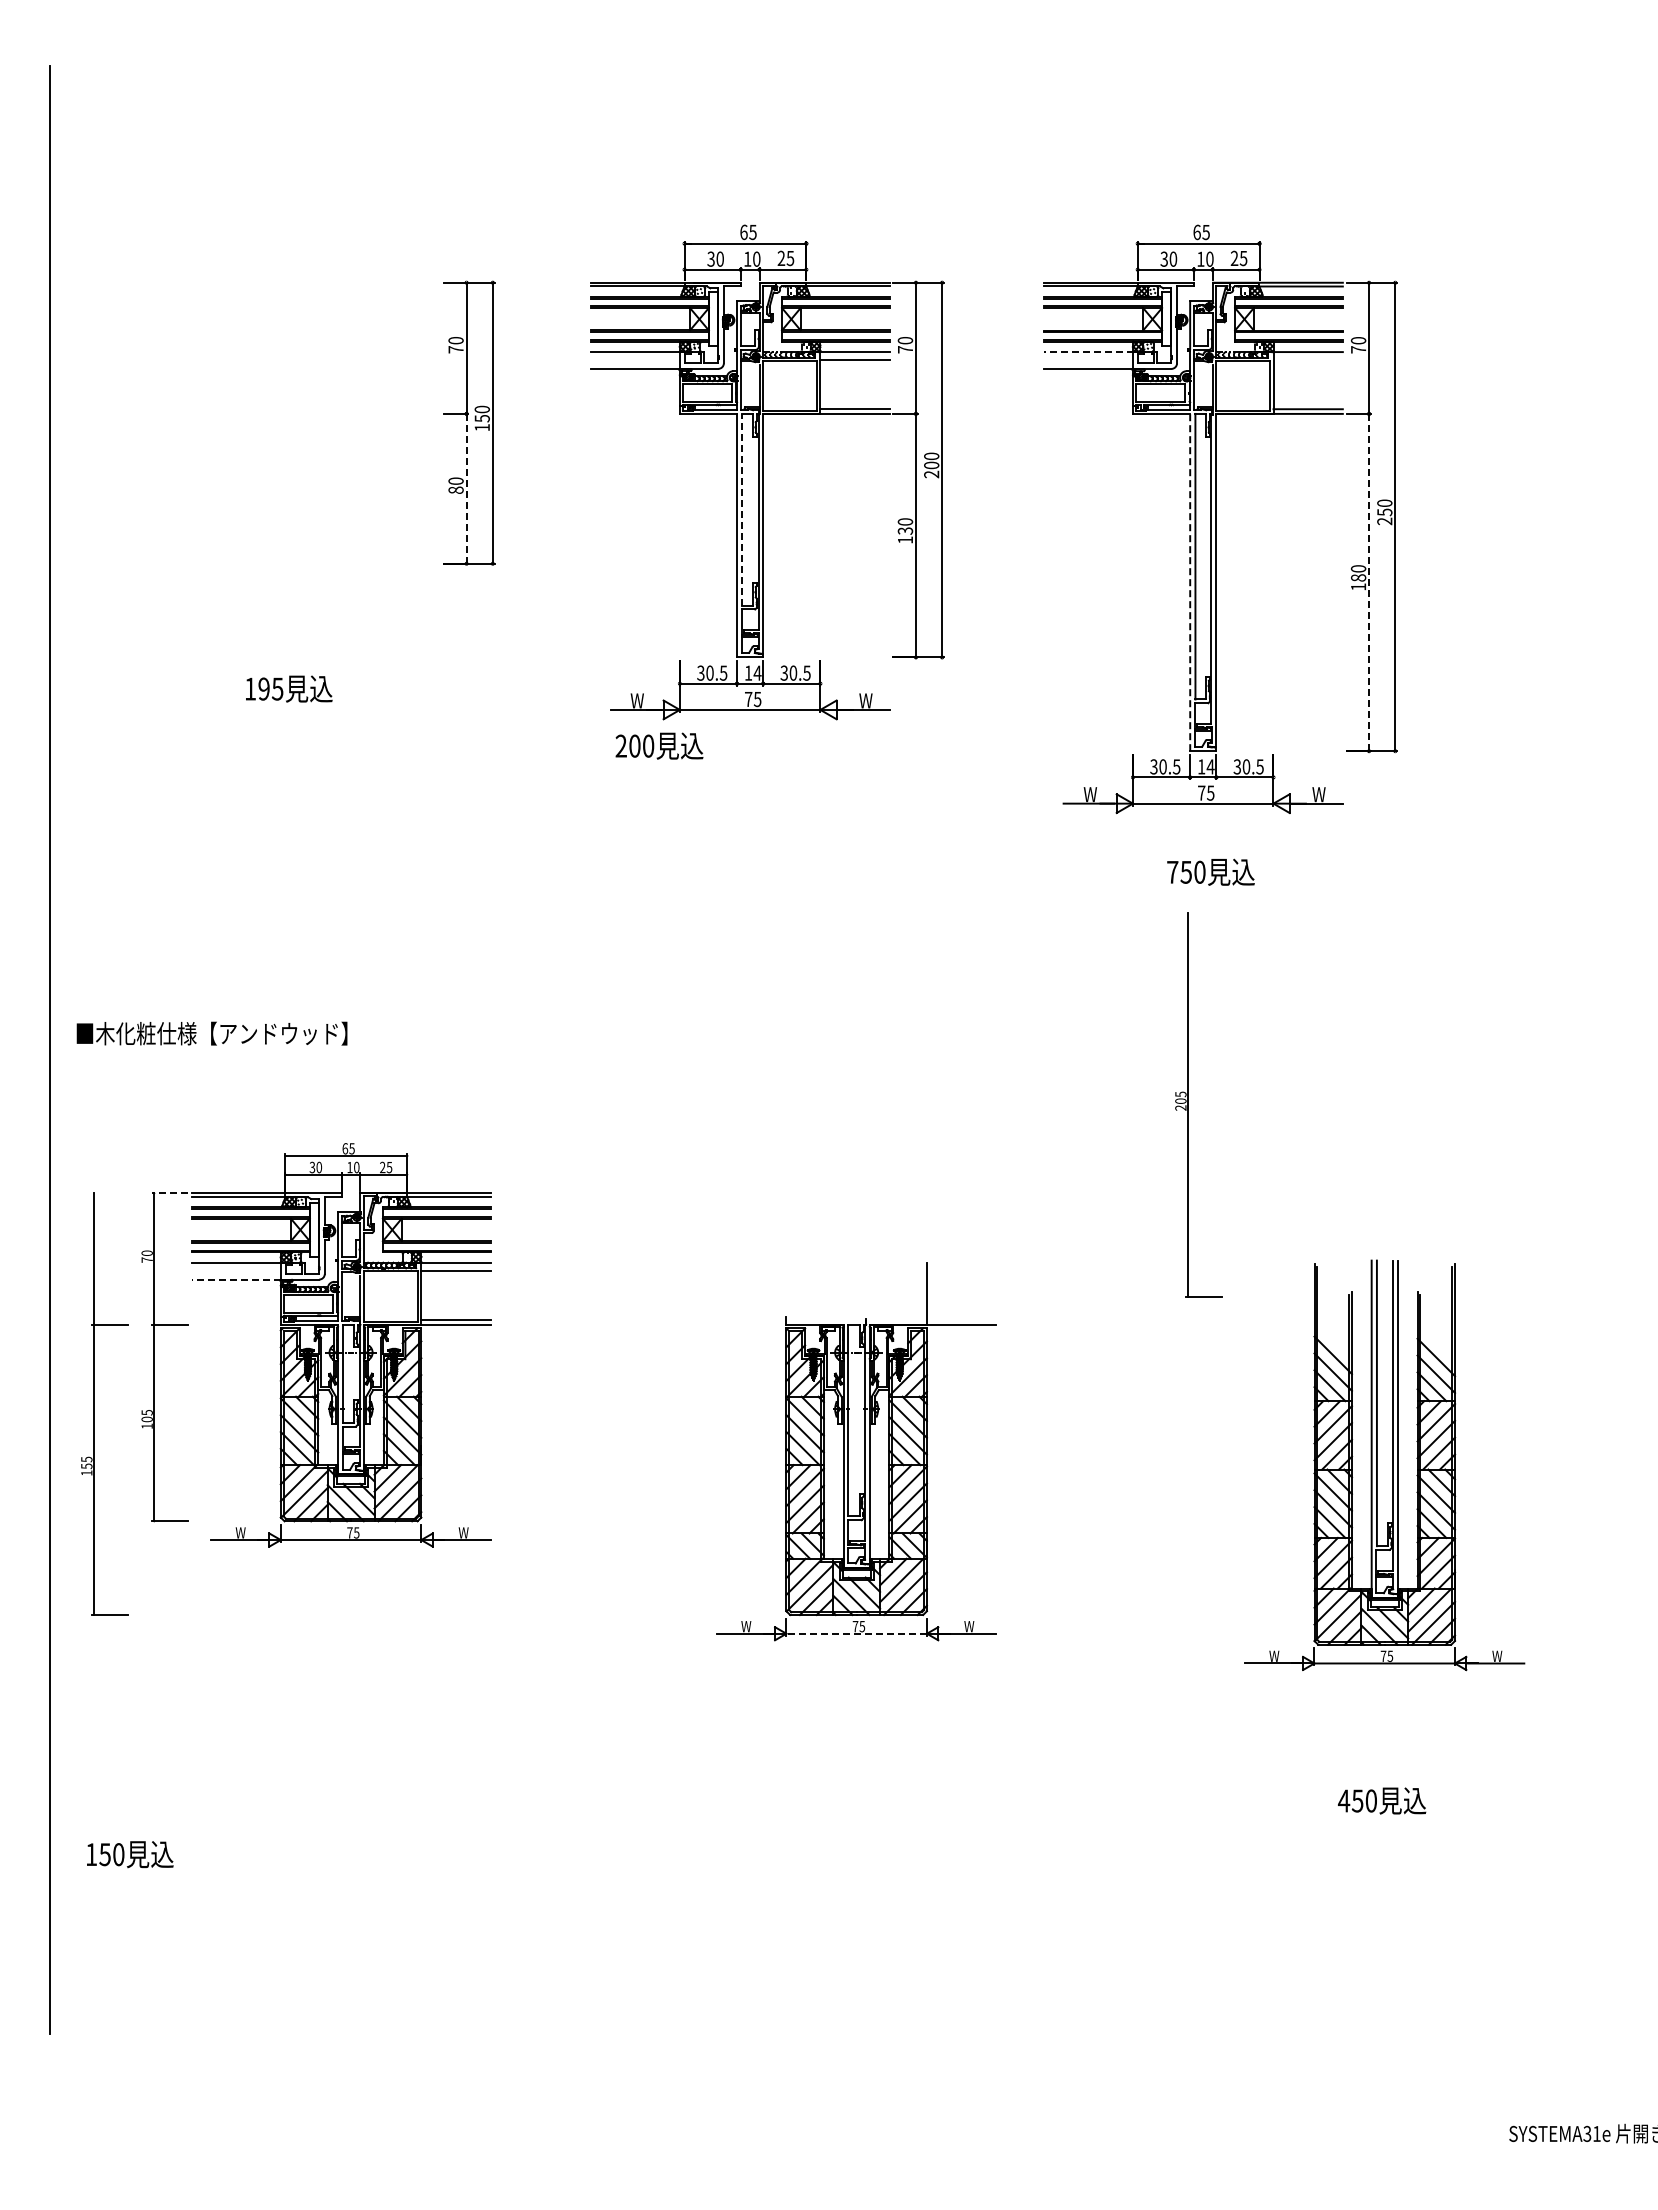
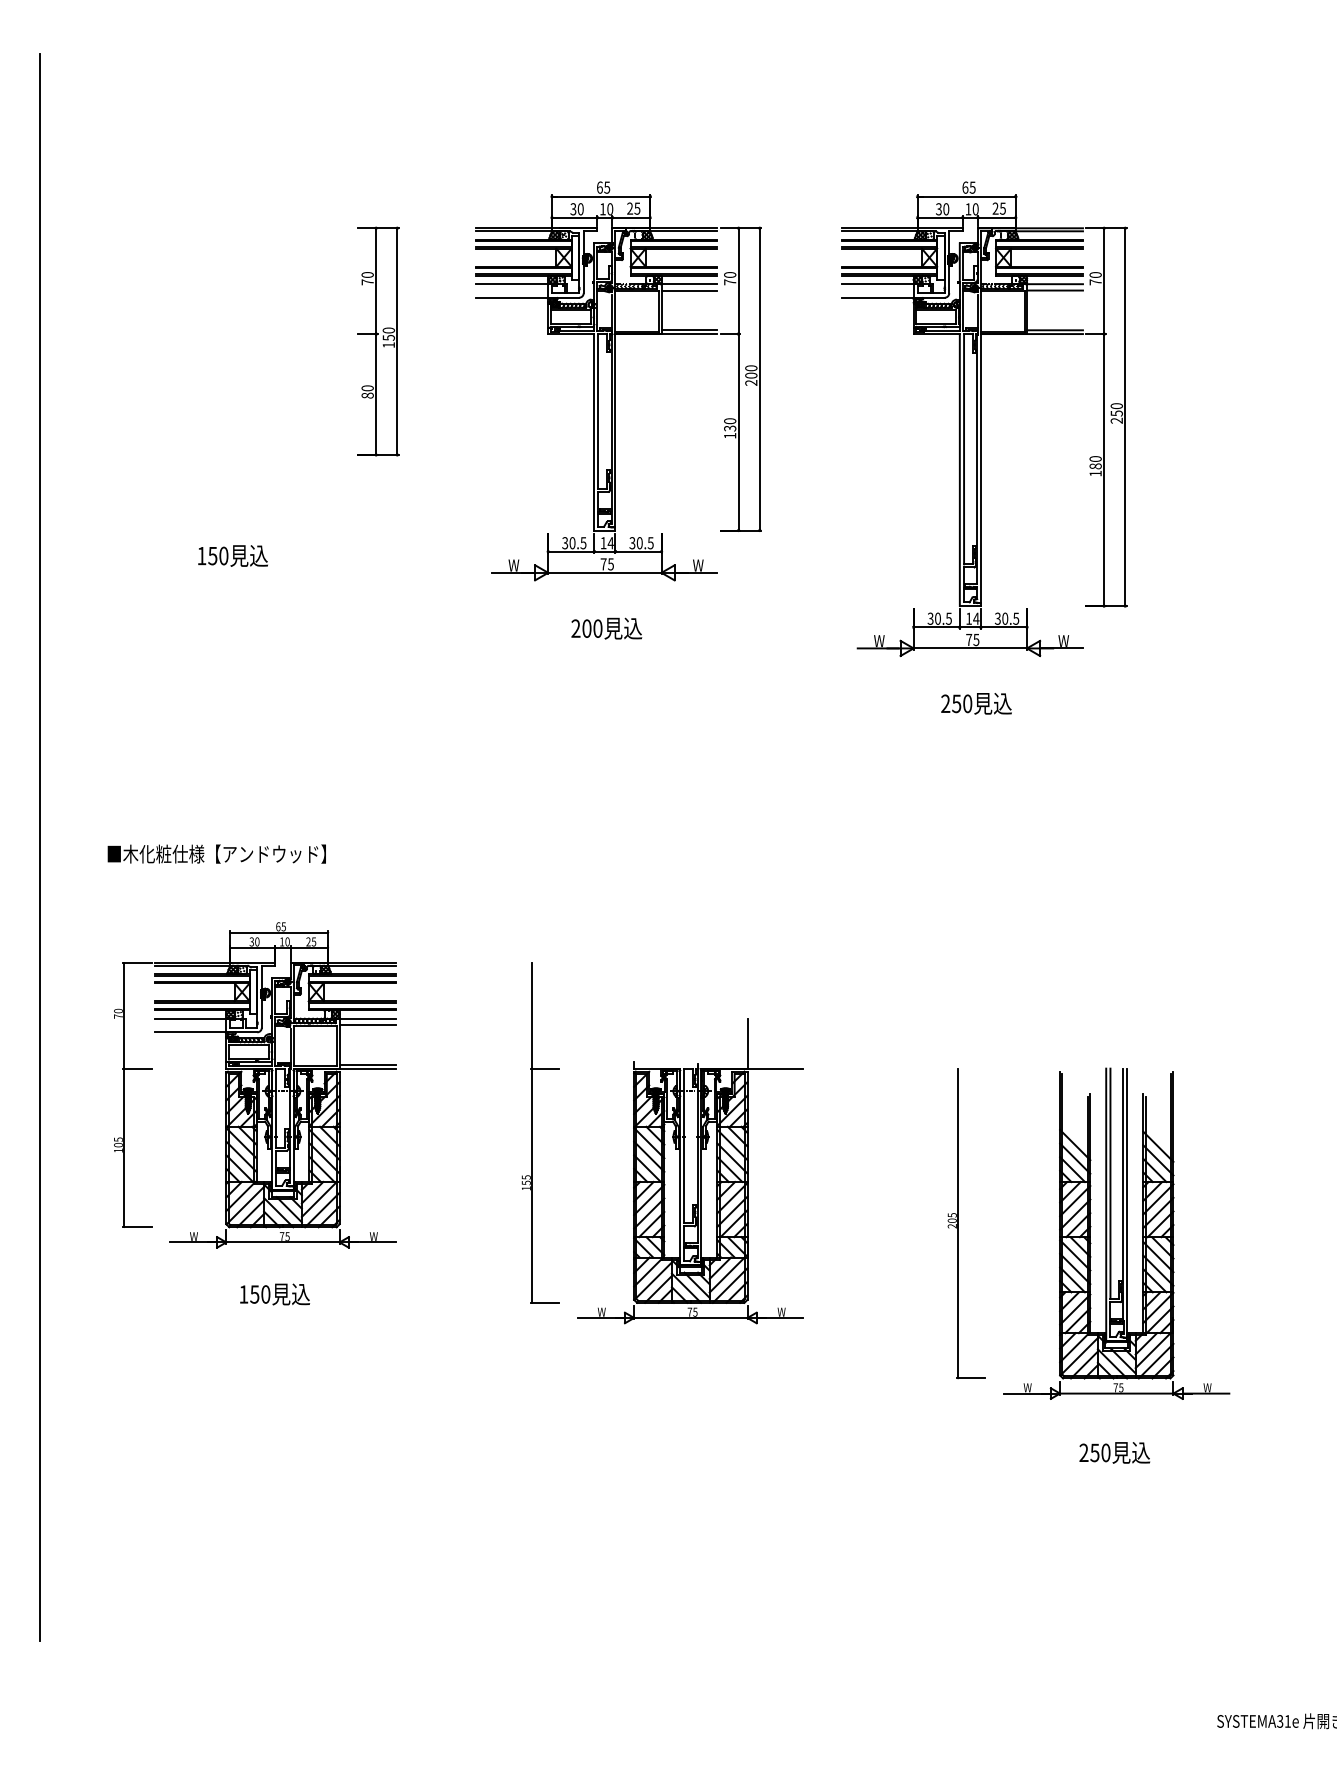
line: (1088, 352) -> (877, 284), dashed -> solid
line: (1307, 359) -> (1054, 290), added
line: (466, 488) -> (376, 394), dashed -> solid
line: (741, 509) -> (597, 411), dashed -> solid
line: (1190, 582) -> (960, 470), dashed -> solid
line: (1369, 582) -> (1104, 470), dashed -> solid
text: (270, 688) -> (218, 555), 195 -> 150
text: (659, 745) -> (606, 628), moved
text: (1172, 871) -> (945, 703), 750 -> 250
text: (211, 1033) -> (216, 853), moved
part: (1188, 1104) -> (958, 1223), moved
line: (170, 1193) -> (137, 962), dashed -> solid
line: (236, 1279) -> (190, 1032), dashed -> solid
part: (94, 1403) -> (532, 1132), moved
part: (1377, 1465) -> (1110, 1233), moved
line: (856, 1633) -> (690, 1317), dashed -> solid
text: (1343, 1800) -> (1083, 1452), 450 -> 250
text: (130, 1854) -> (275, 1294), moved

